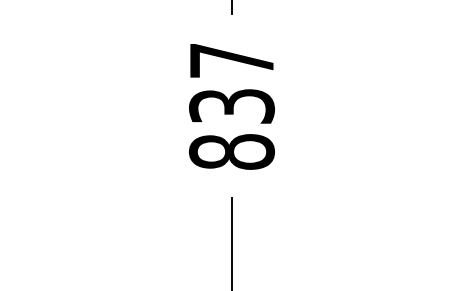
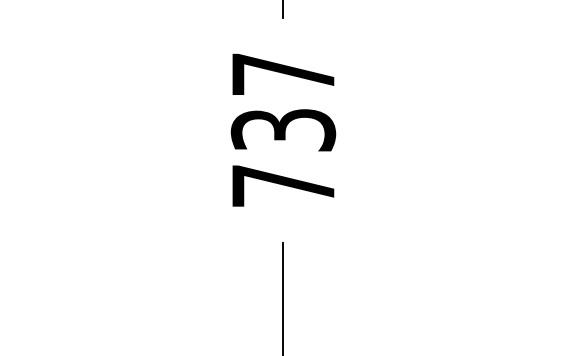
text: (232, 151) -> (283, 185), 837 -> 737

